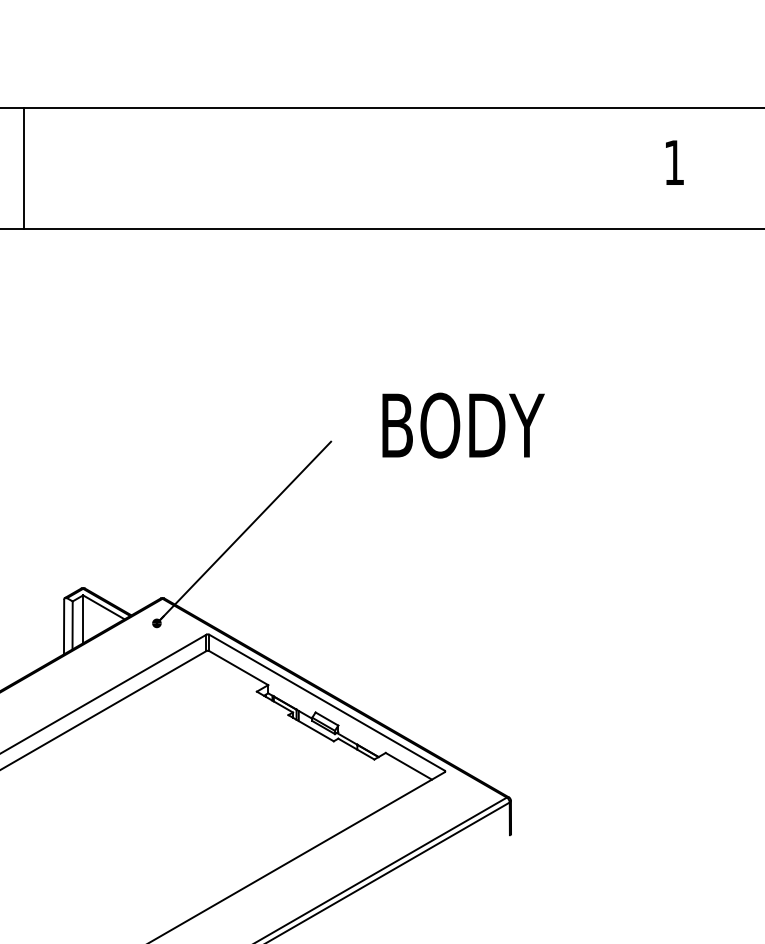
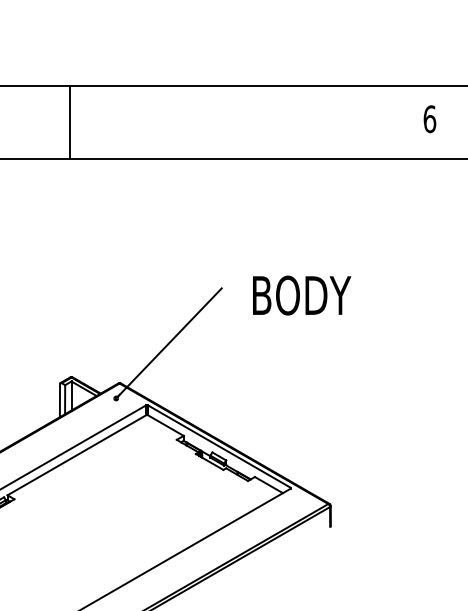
text: (673, 163) -> (429, 119), 1 -> 6
line: (23, 168) -> (69, 122), moved
text: (464, 425) -> (302, 295), moved

